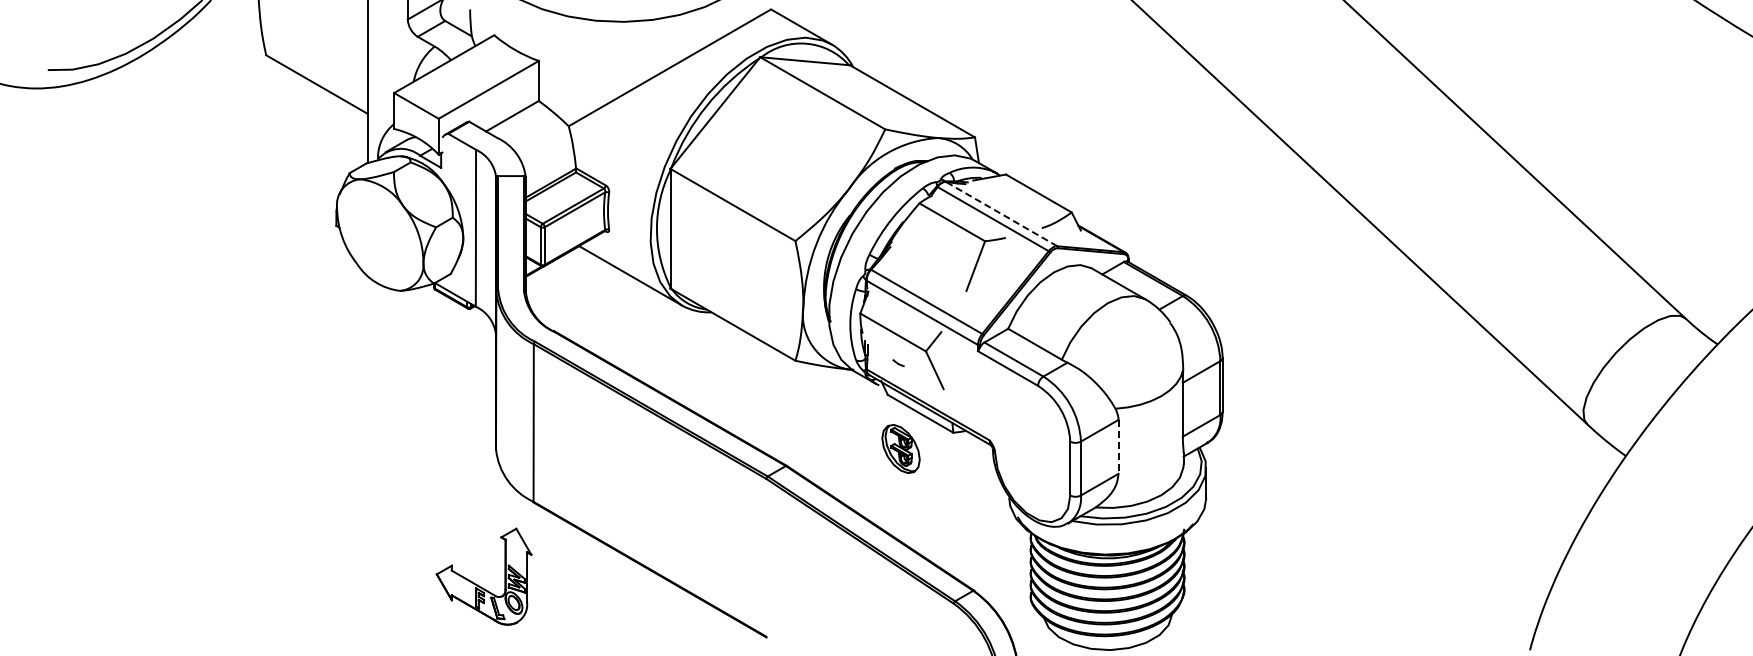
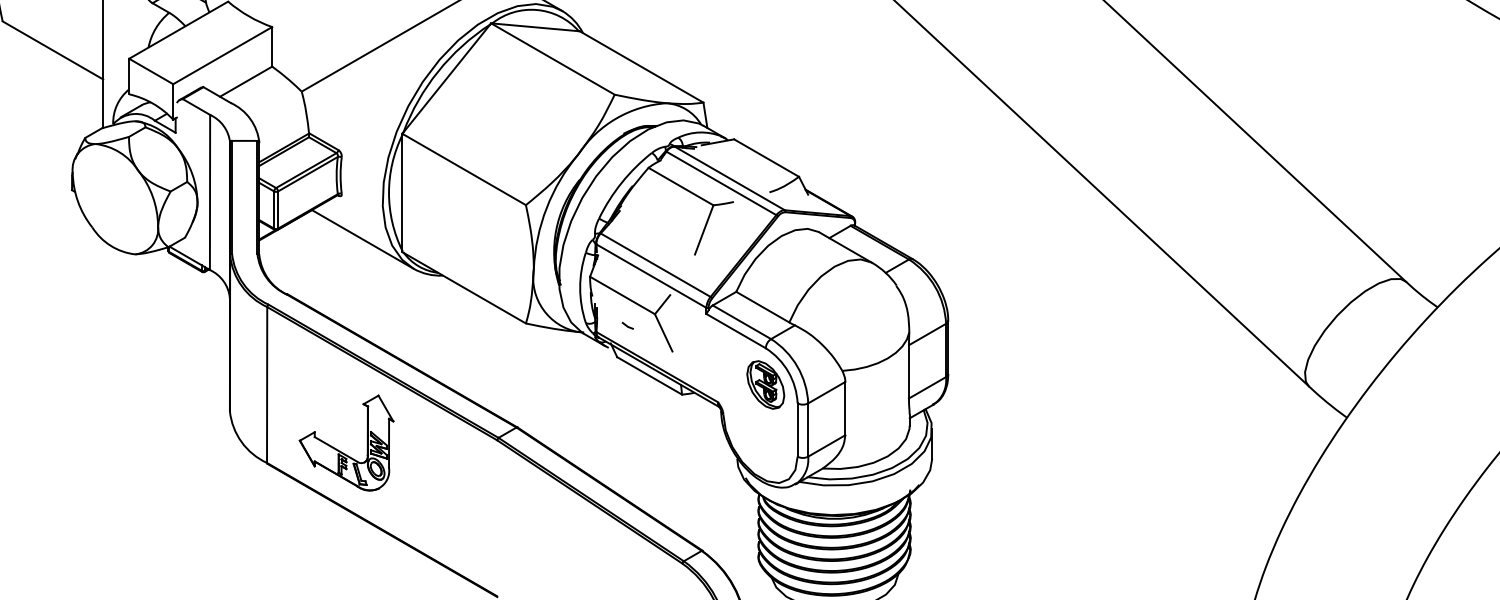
line: (1001, 213) -> (729, 177), dashed -> solid
line: (1118, 446) -> (845, 408), dashed -> solid
part: (900, 448) -> (765, 384), moved
part: (479, 585) -> (342, 451), moved

